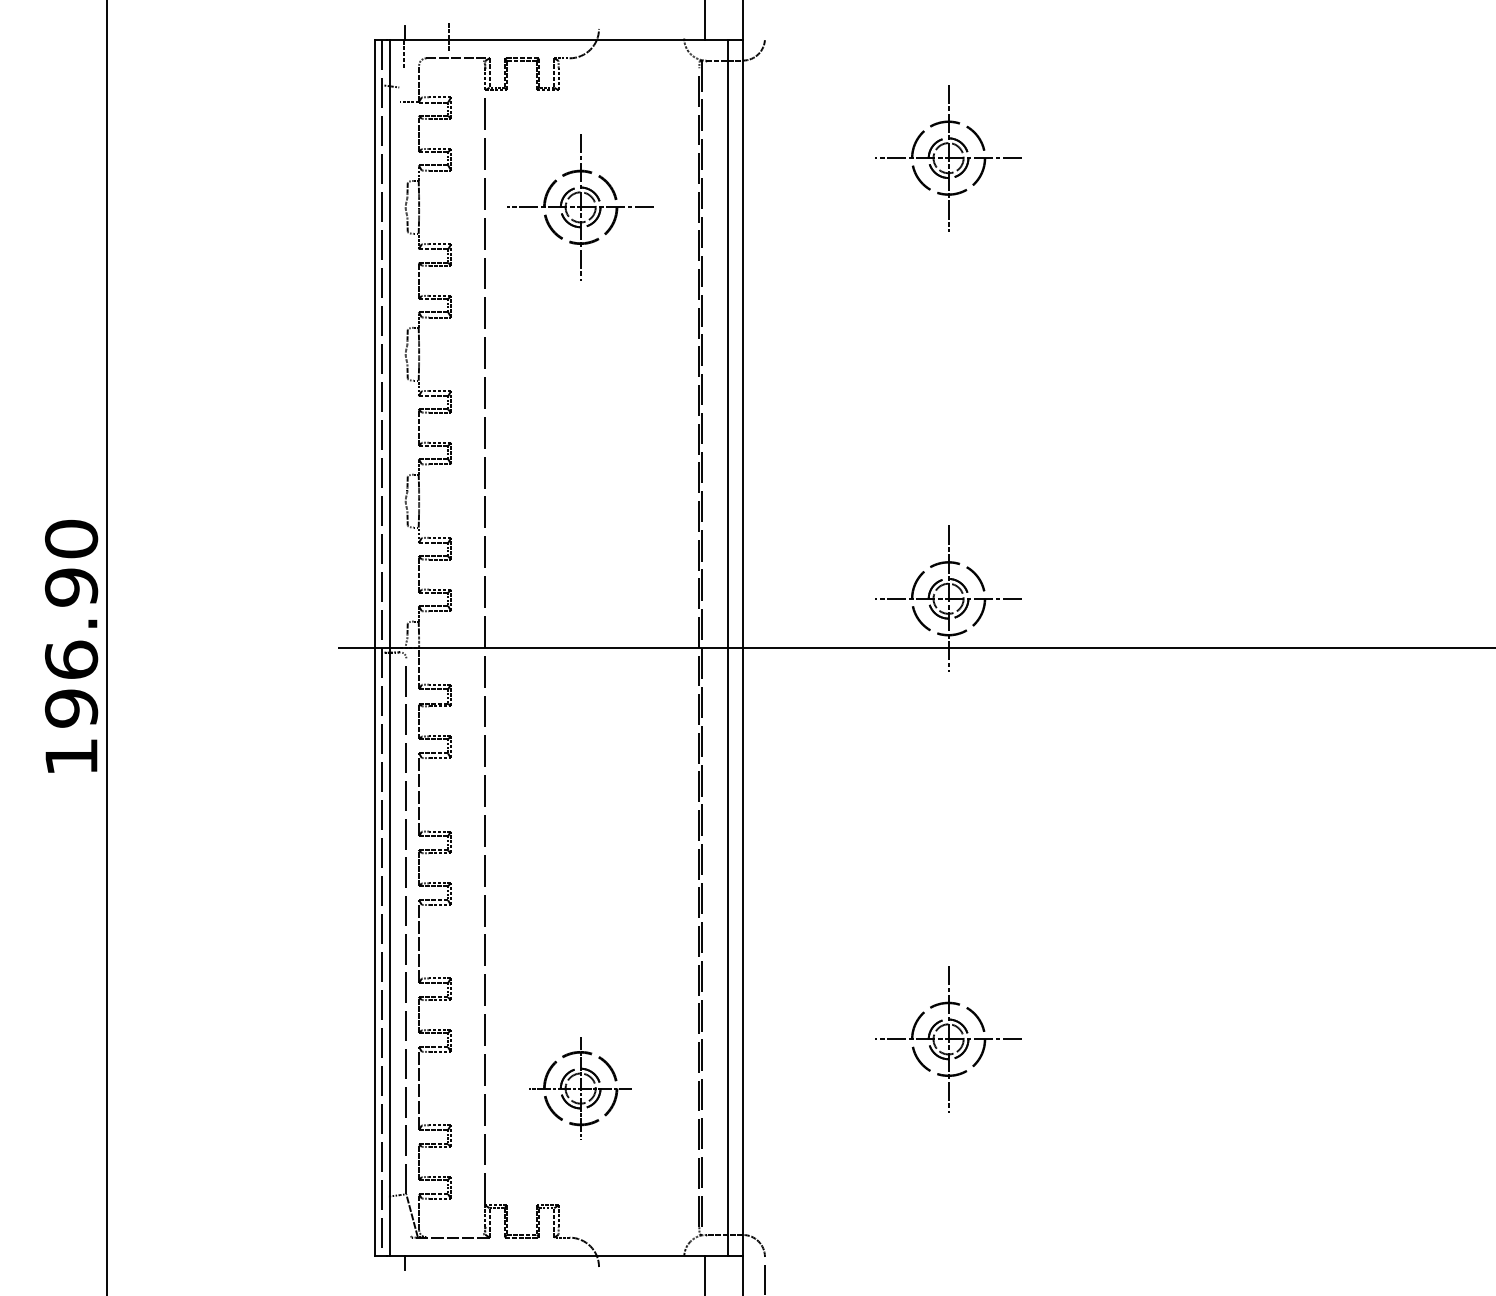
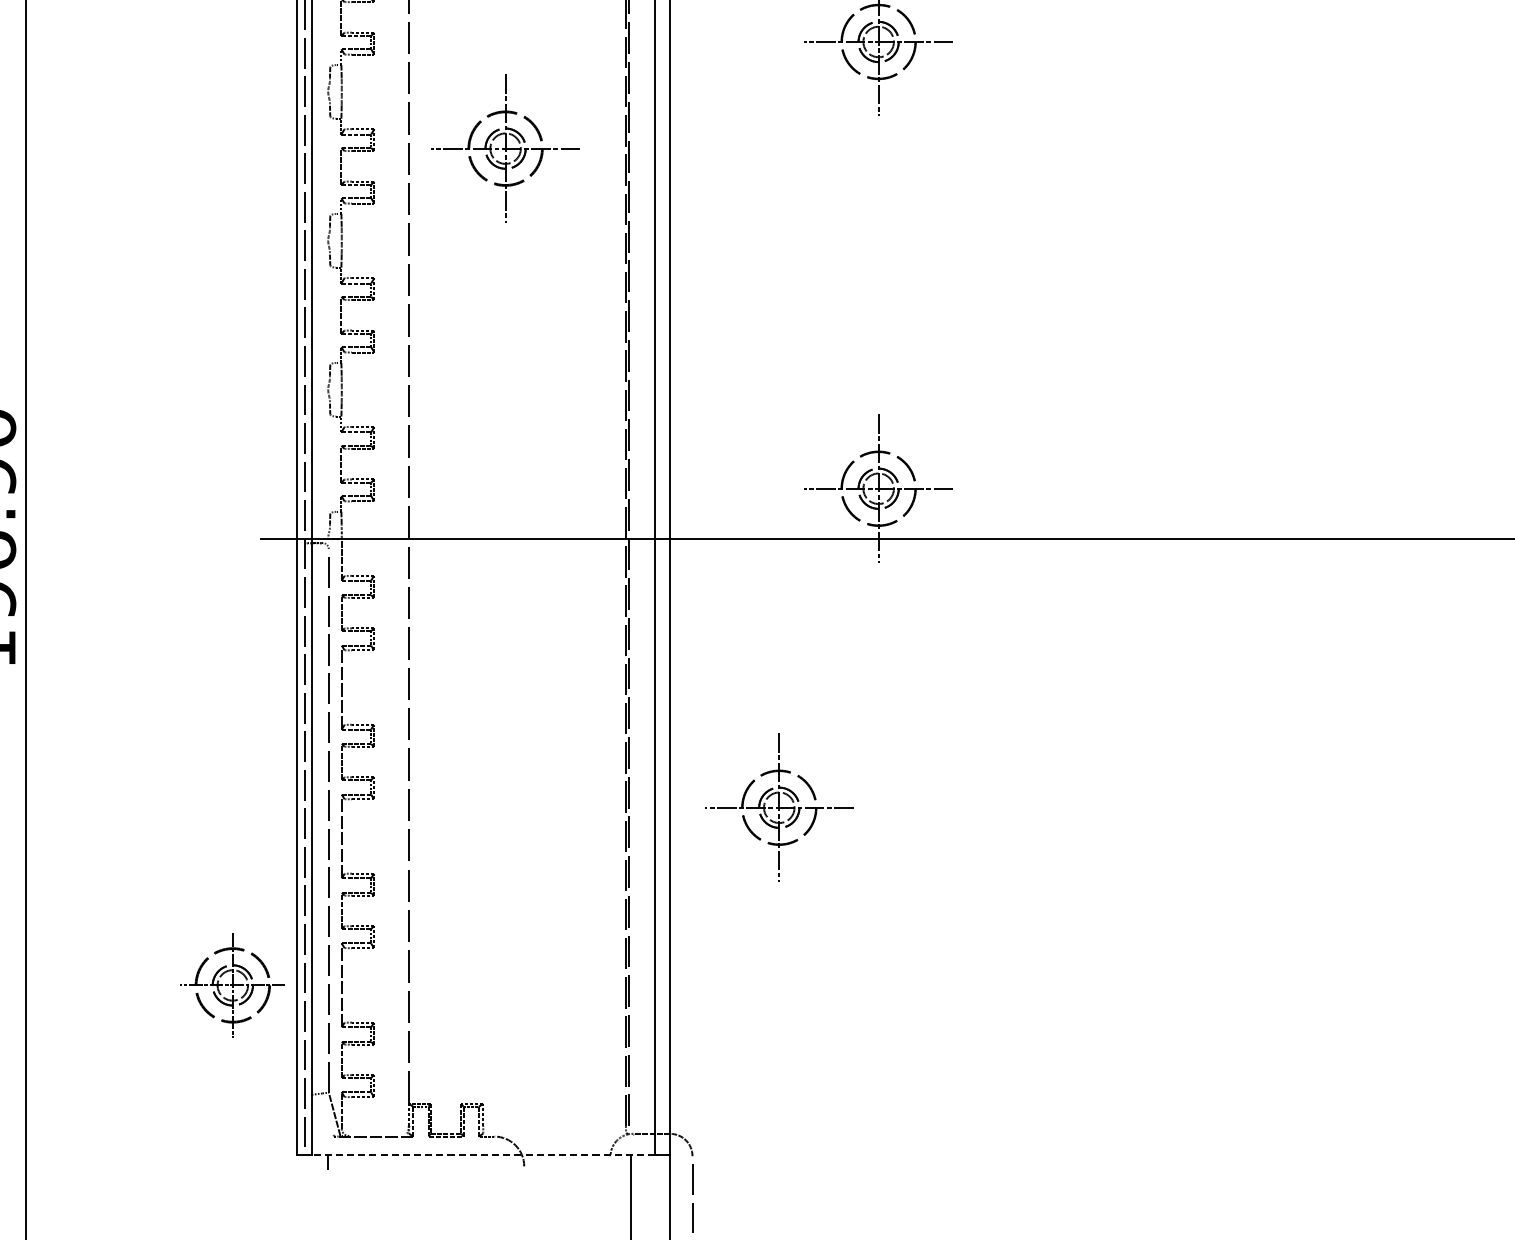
part: (580, 207) -> (505, 148), moved
part: (948, 1039) -> (779, 807), moved
part: (580, 1088) -> (232, 985), moved
line: (558, 1256) -> (483, 1155), solid -> dashed

